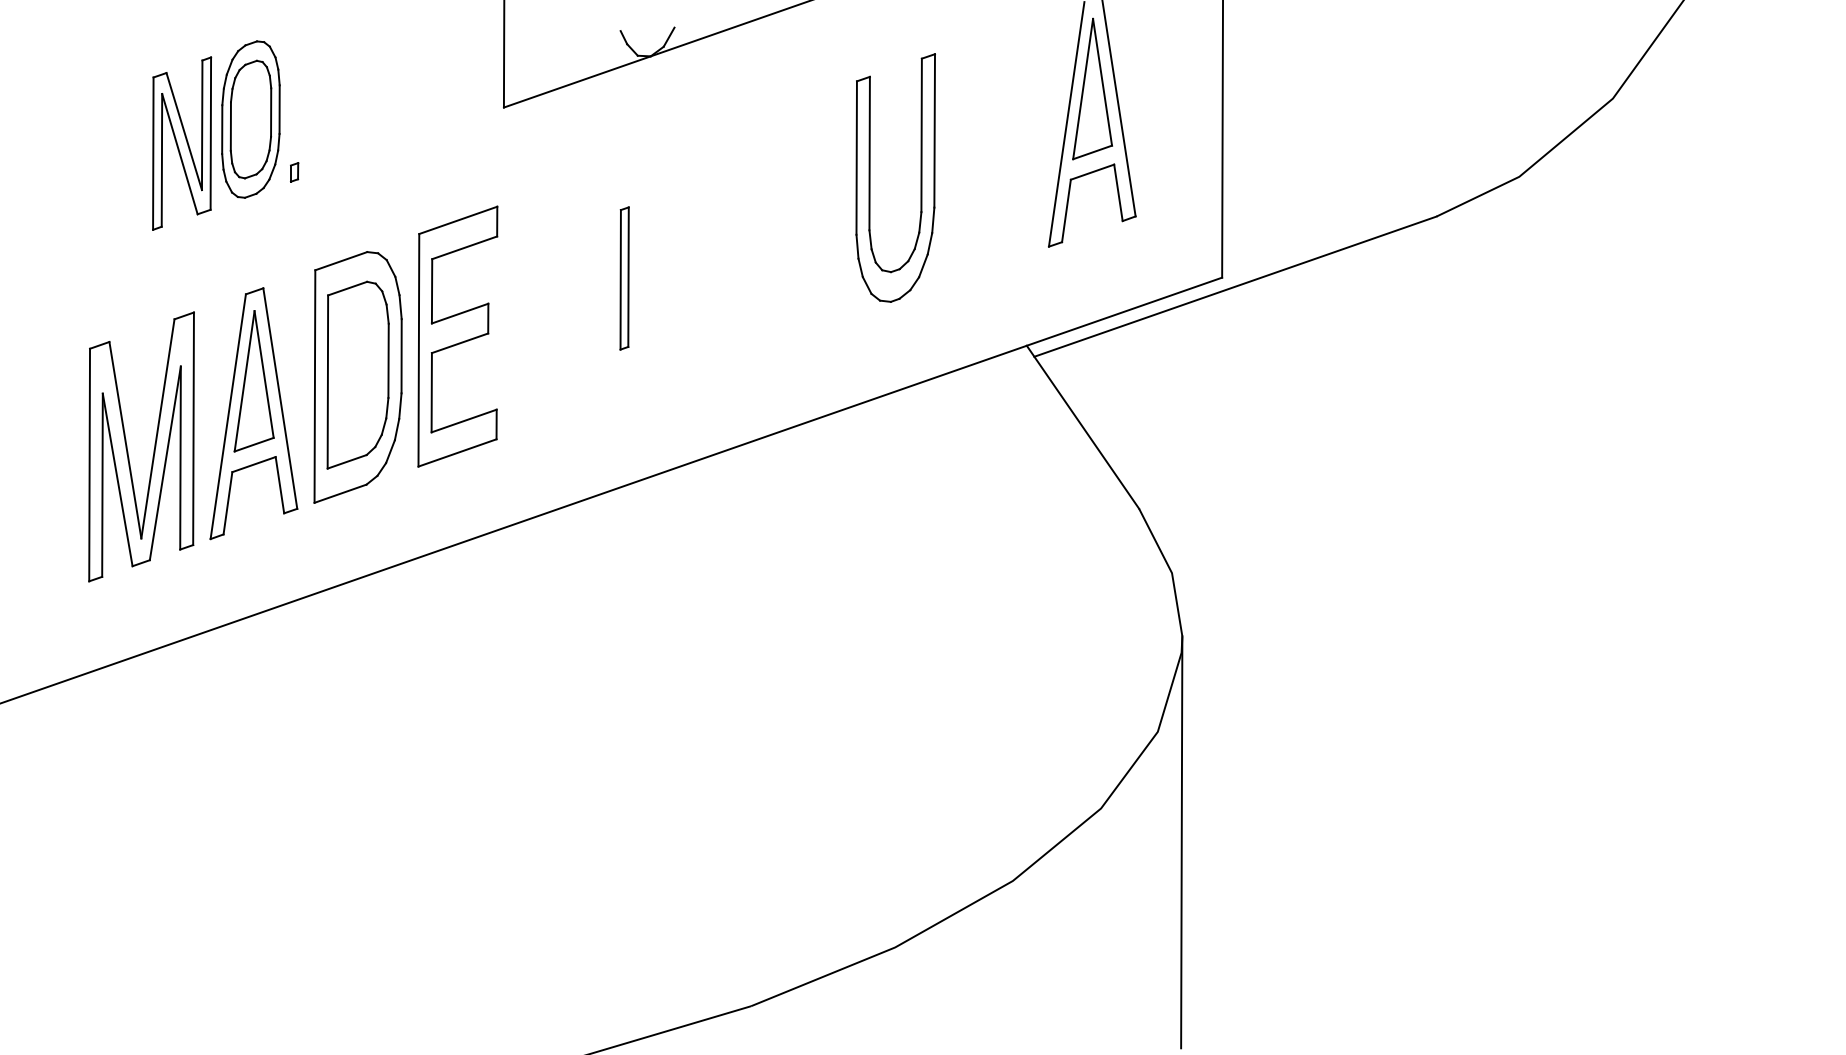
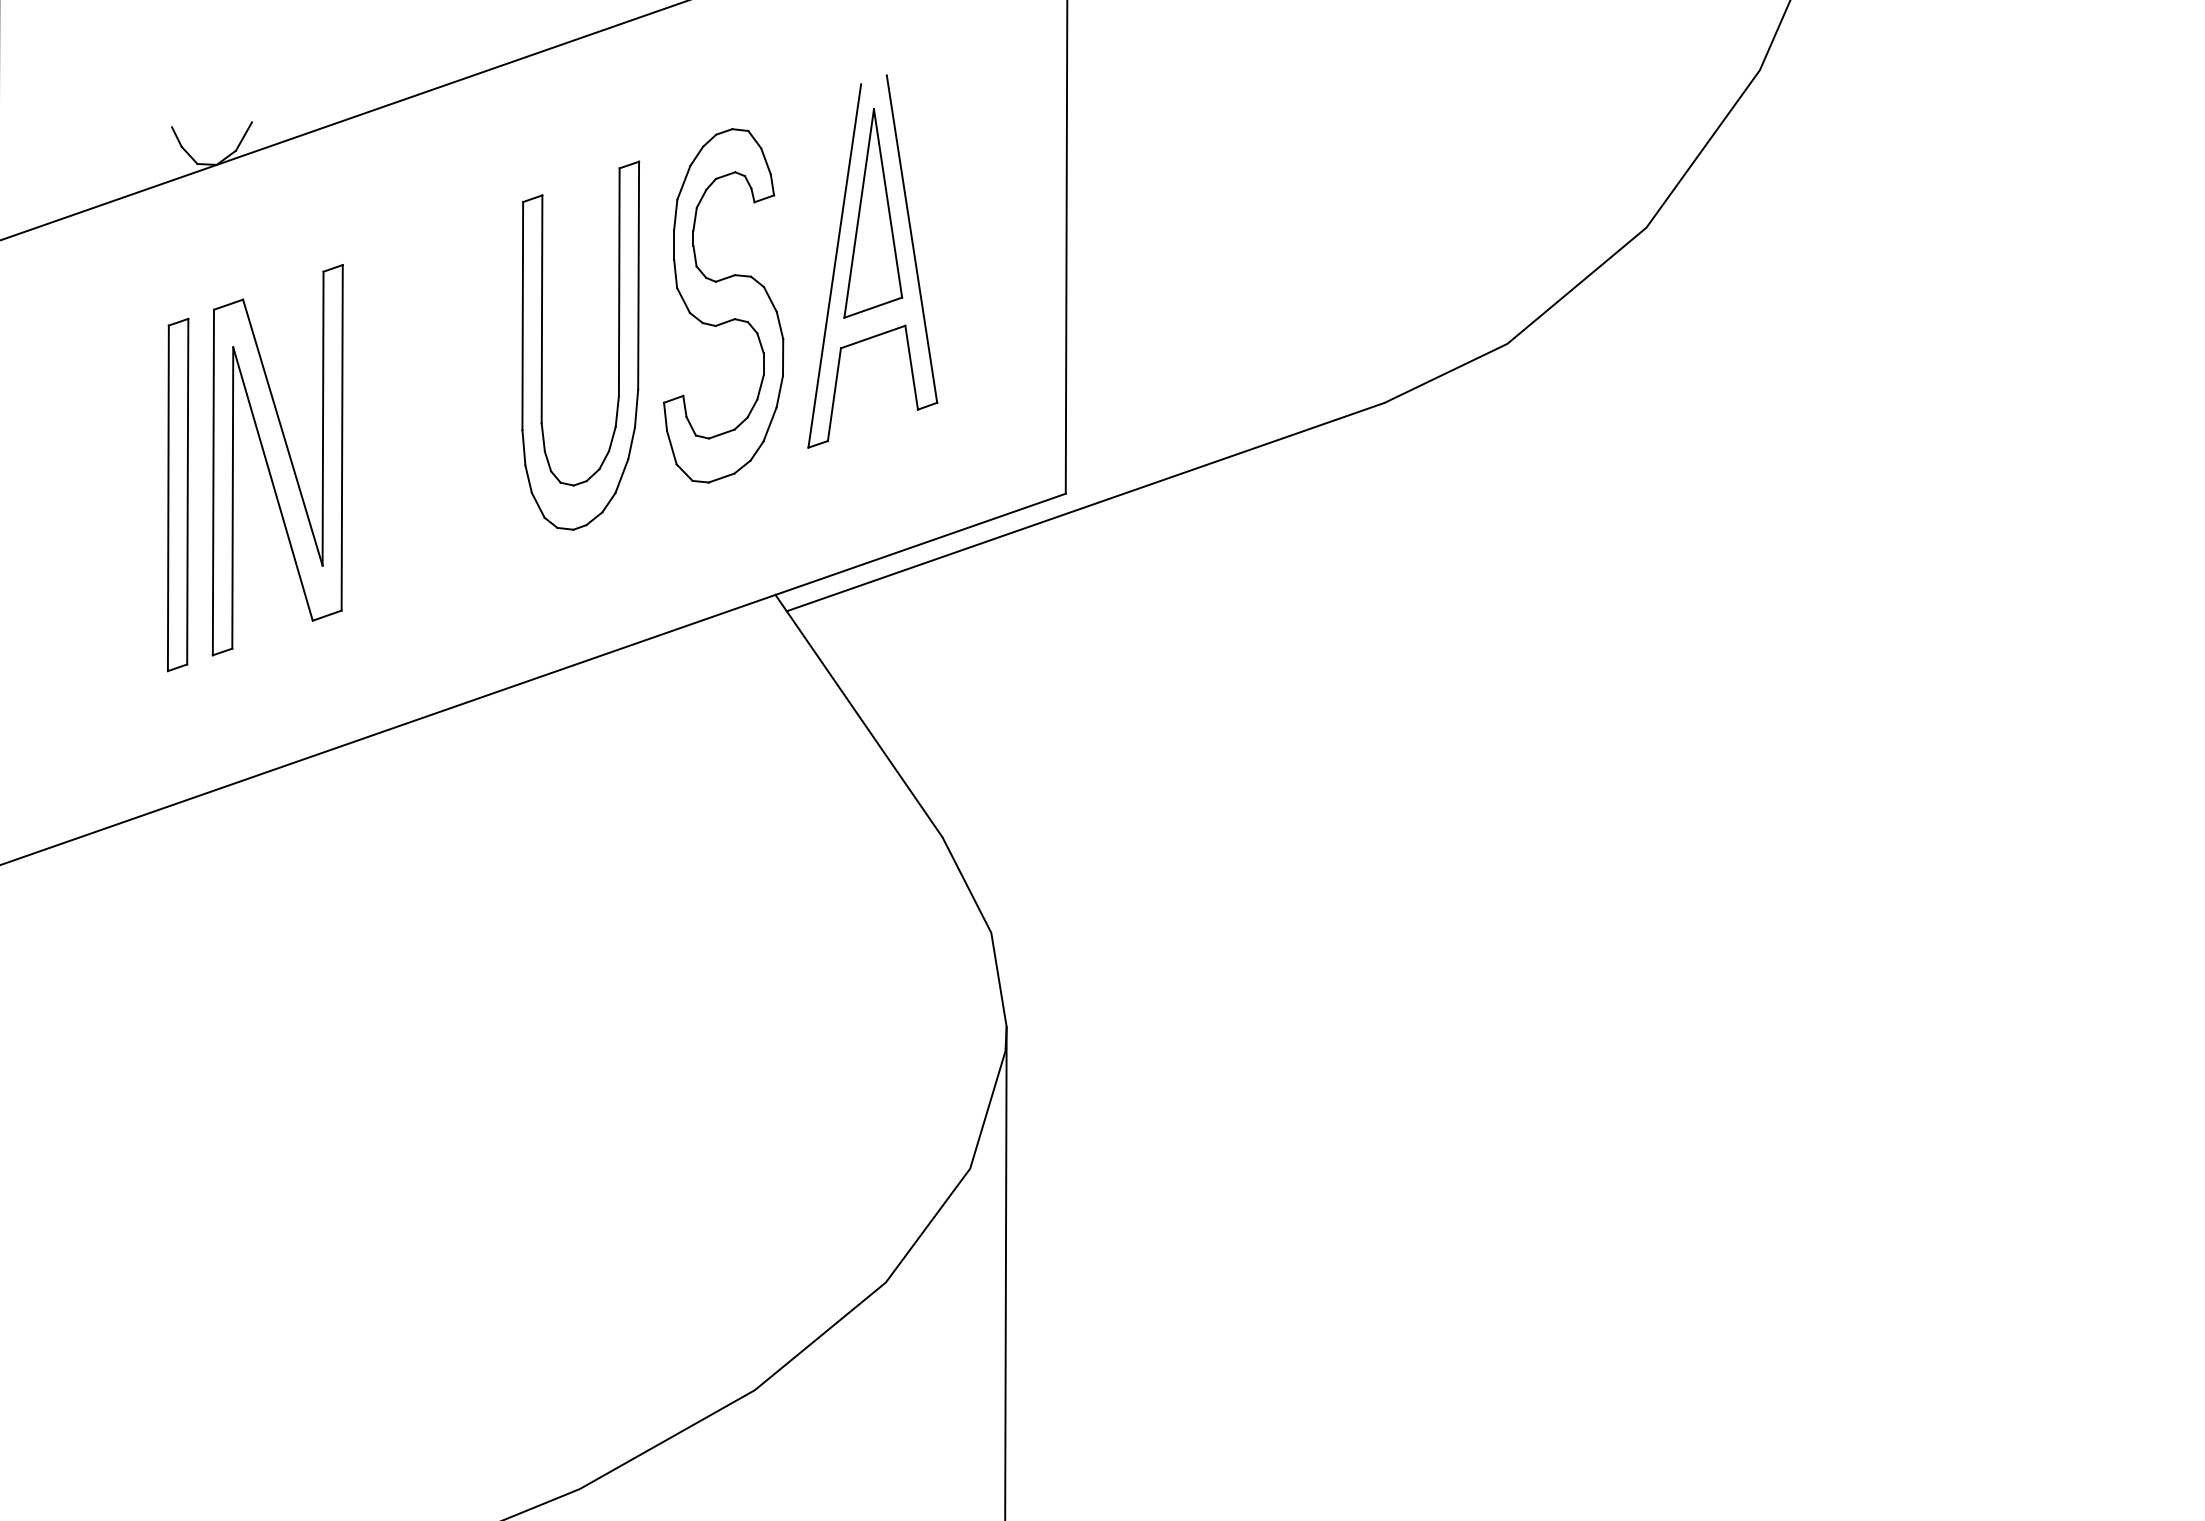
part: (991, 151) -> (723, 306), added
part: (691, 254) -> (277, 459), added
part: (624, 278) -> (177, 494), size x1.67

